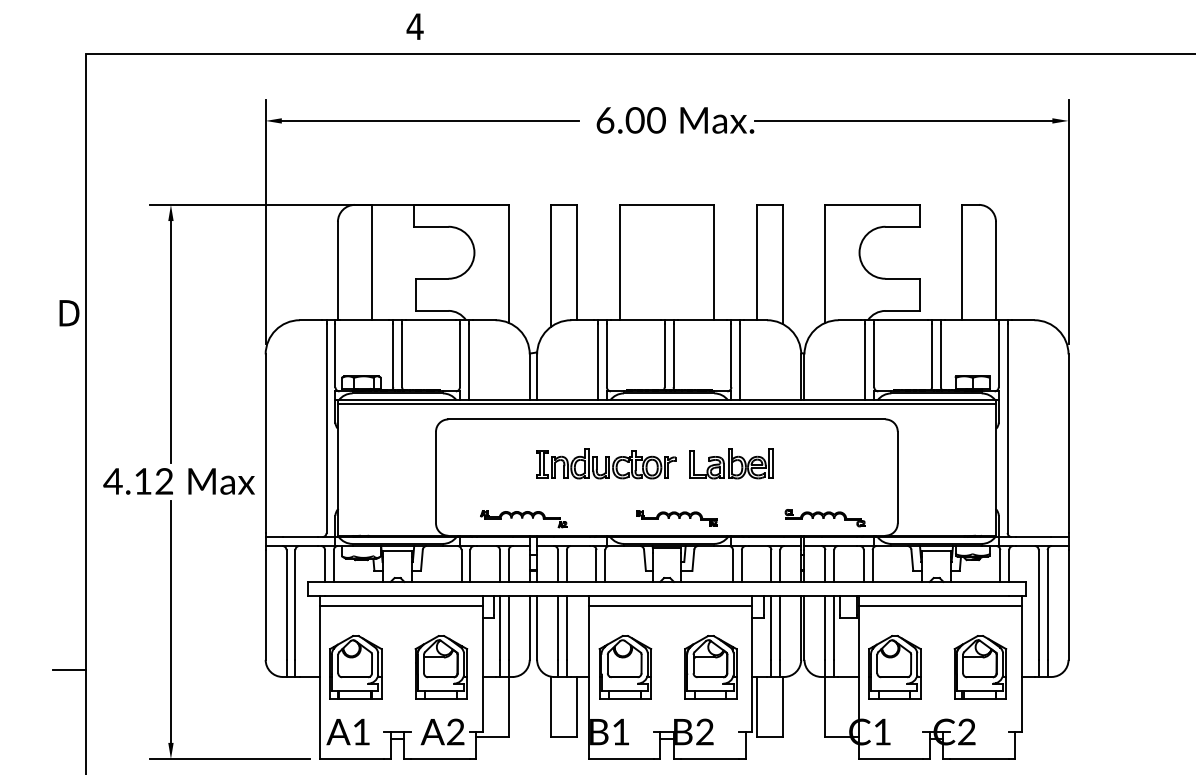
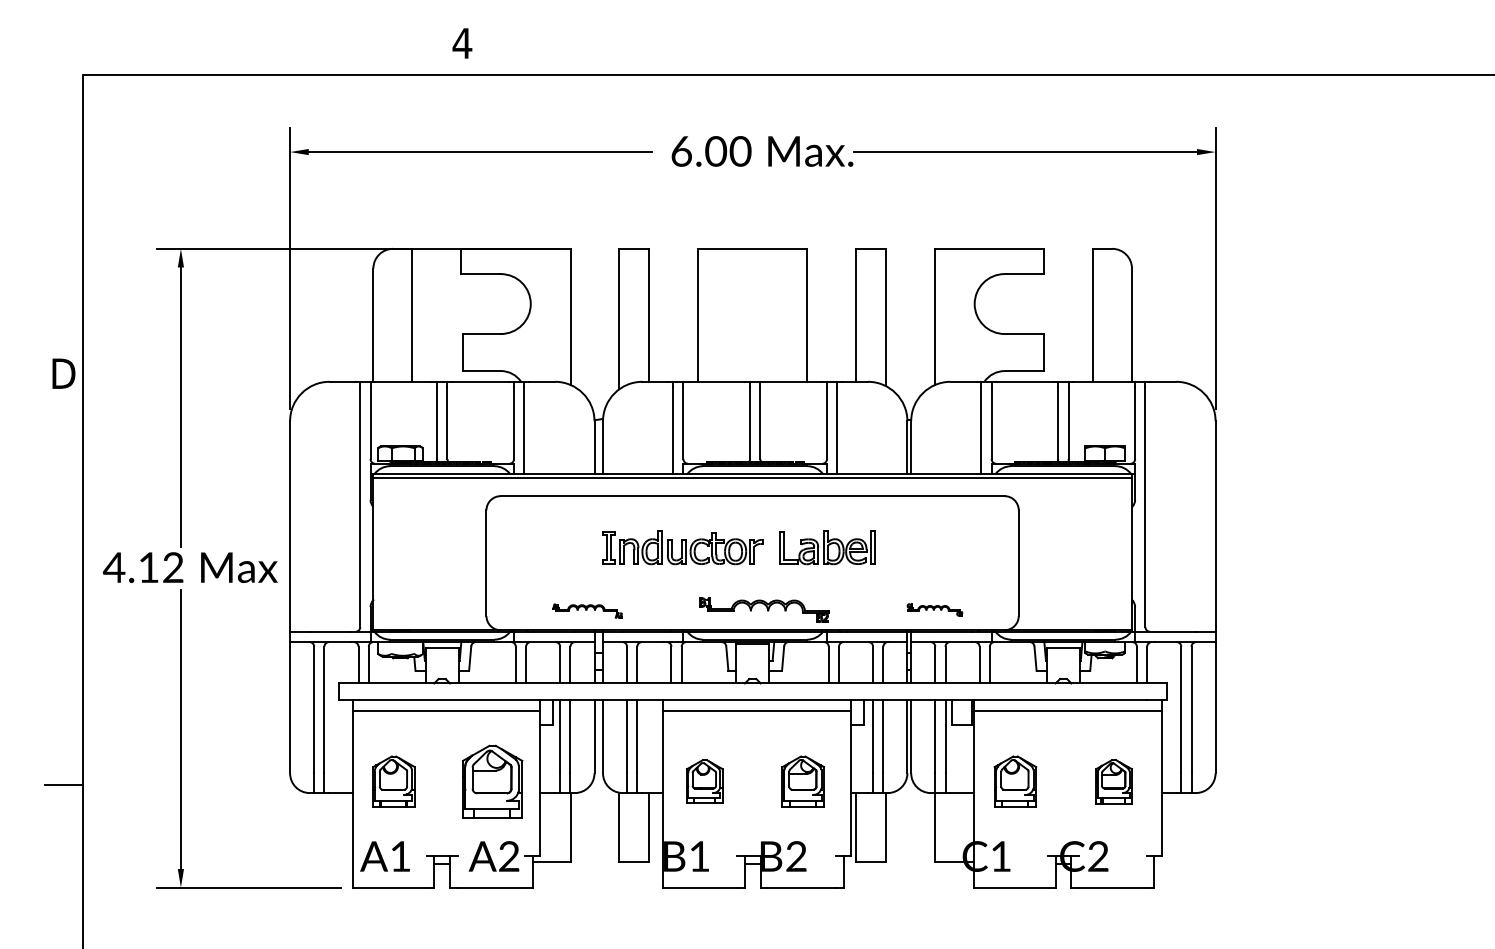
part: (677, 517) -> (764, 609), size x1.4
part: (824, 517) -> (934, 609), size x0.6
part: (523, 518) -> (587, 610), size x0.7
part: (355, 666) -> (393, 781), size x0.7
part: (625, 666) -> (704, 781), size x0.6
part: (710, 666) -> (802, 781), size x0.7
part: (894, 666) -> (1015, 781), size x0.7
part: (979, 666) -> (1113, 781), size x0.6

